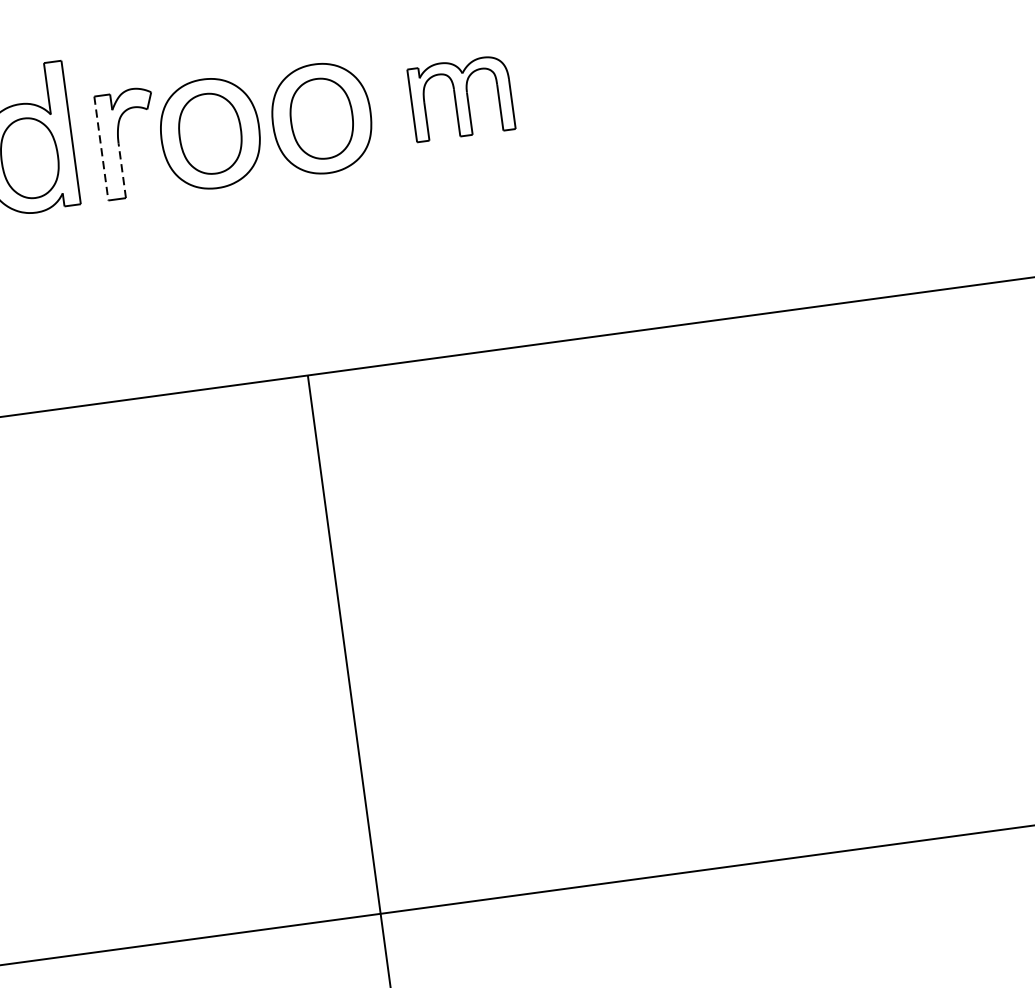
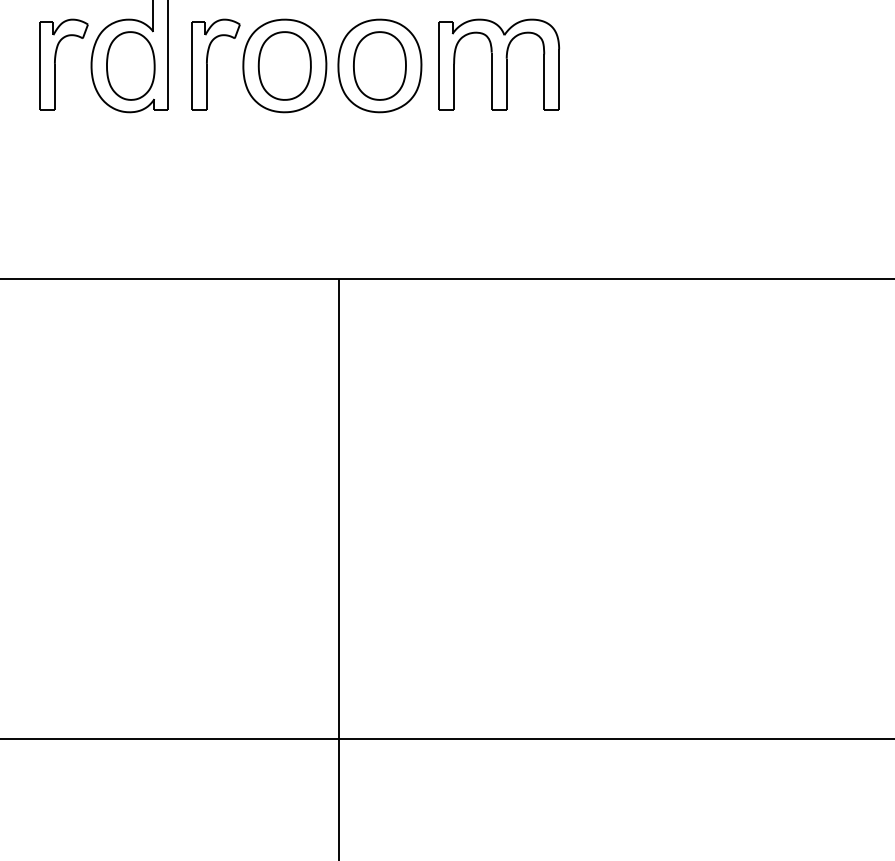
part: (460, 98) -> (498, 64), size x1.43
line: (101, 149) -> (191, 66), dashed -> solid
line: (121, 170) -> (206, 86), dashed -> solid

